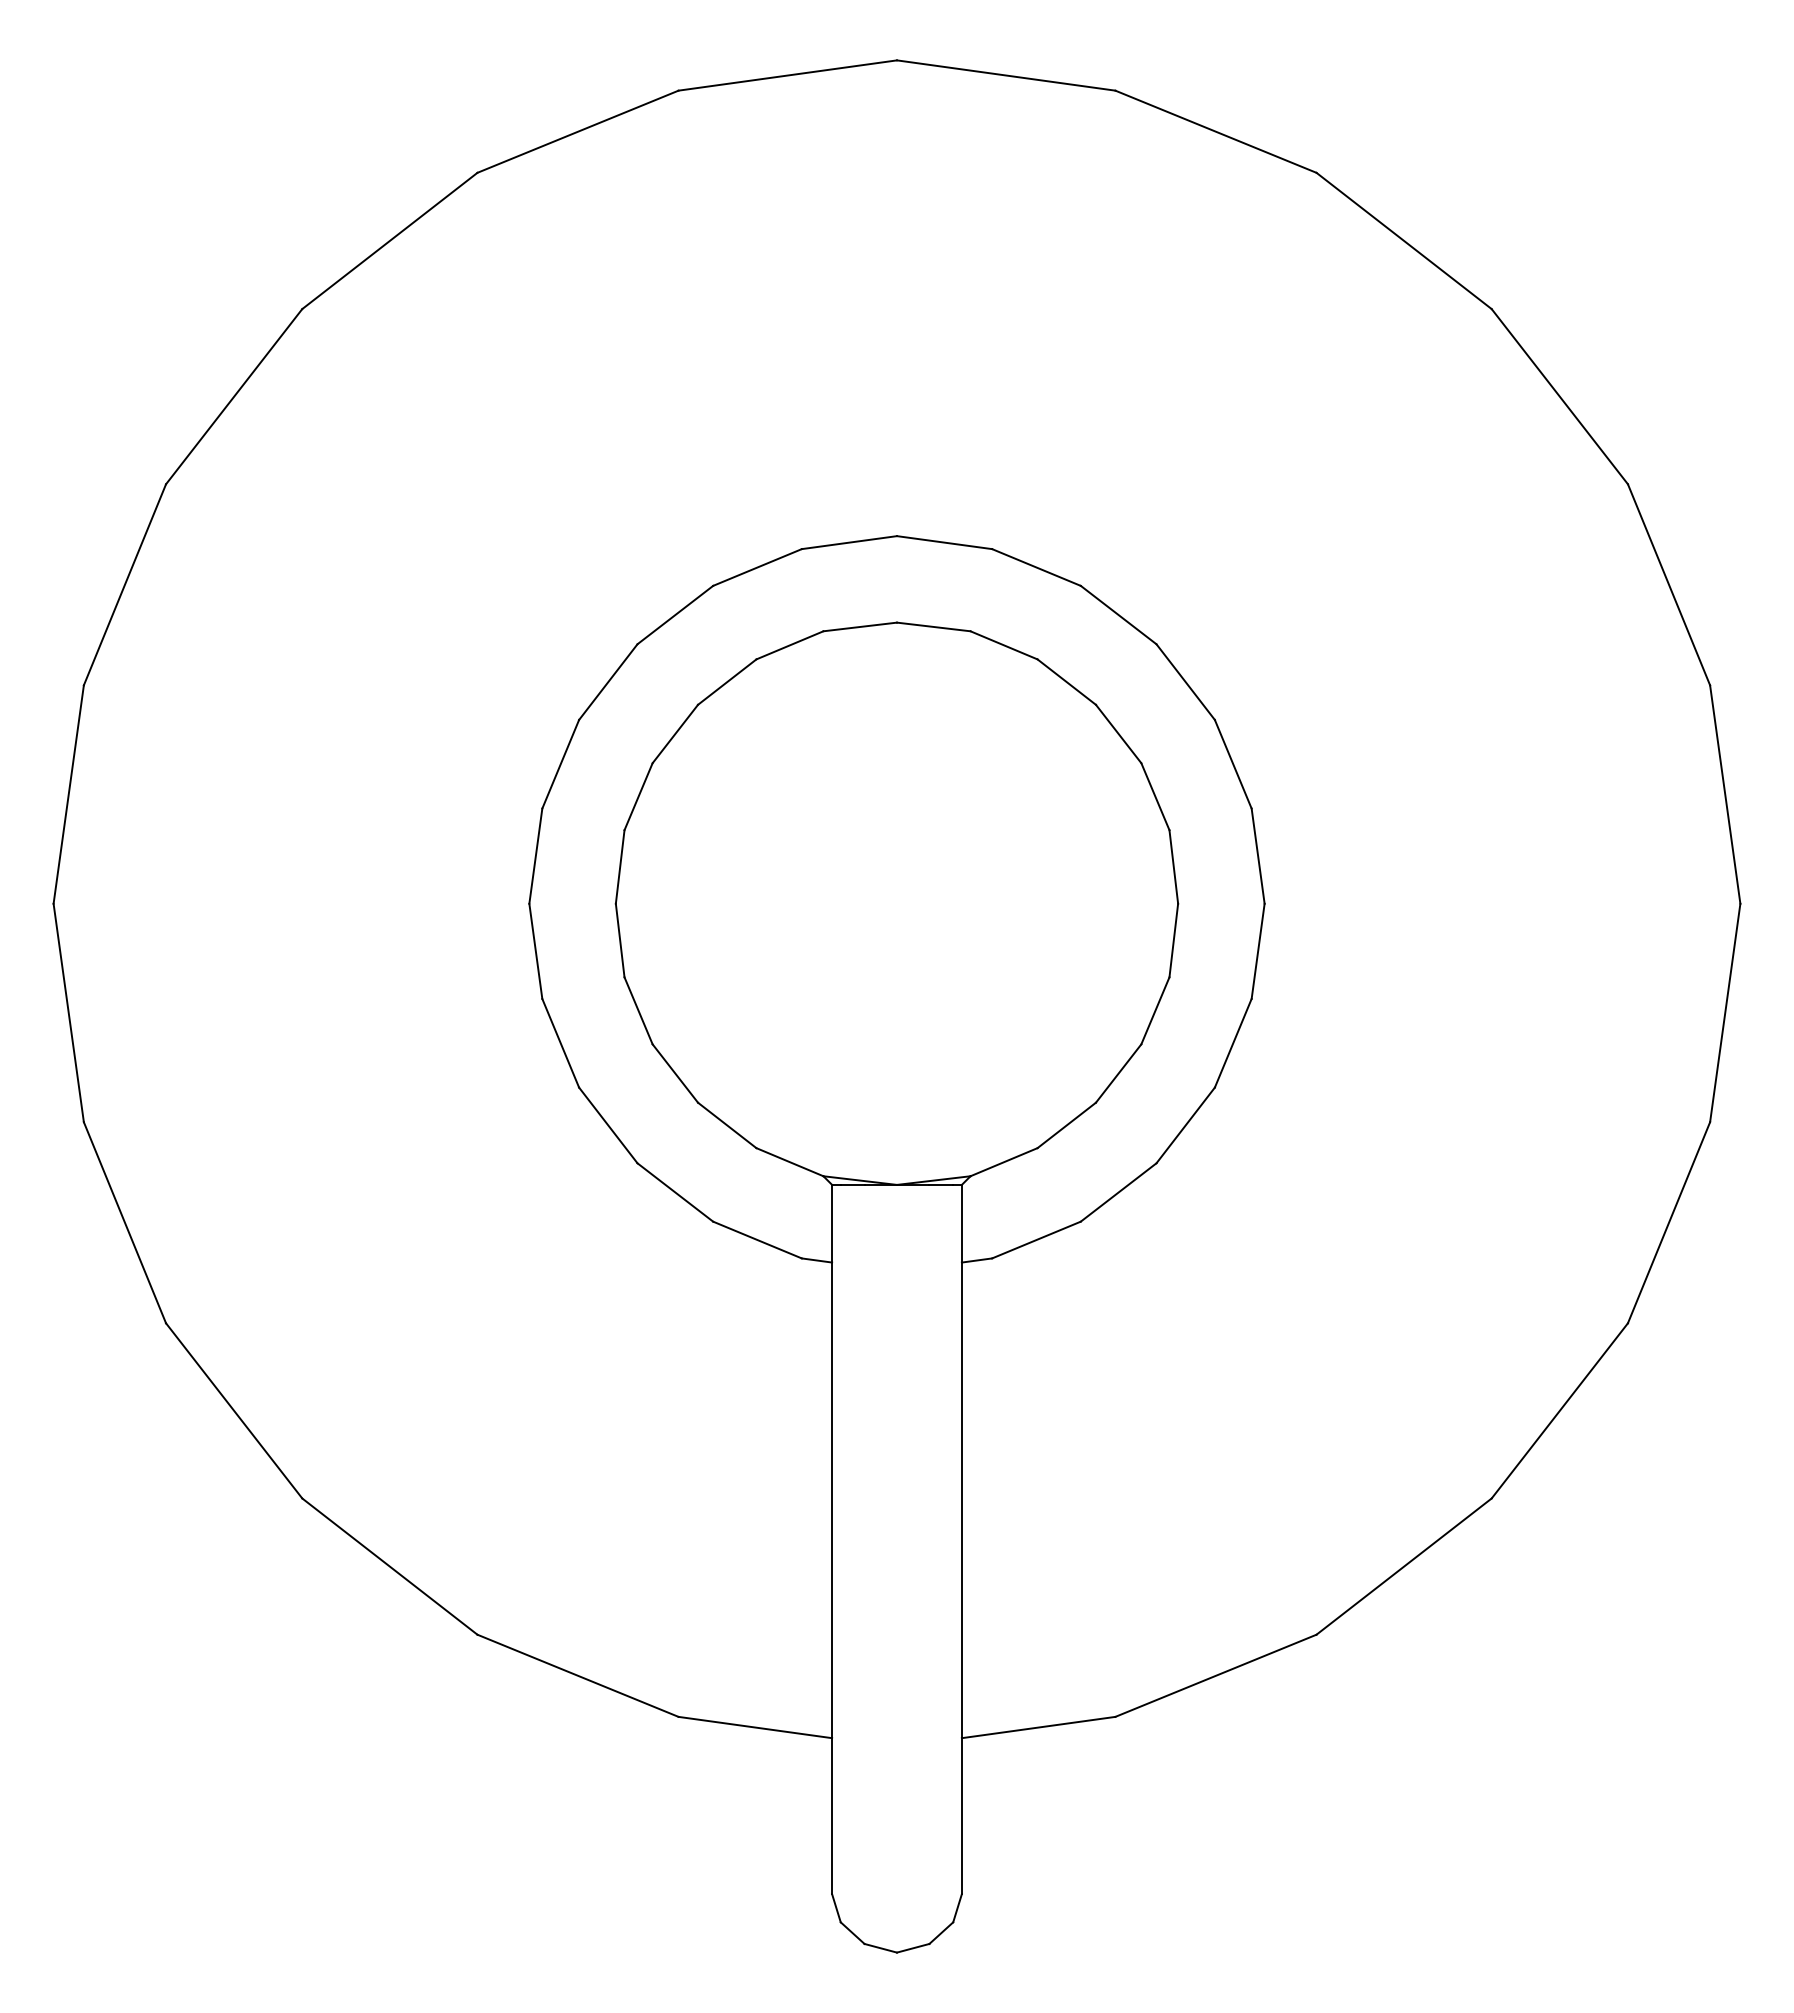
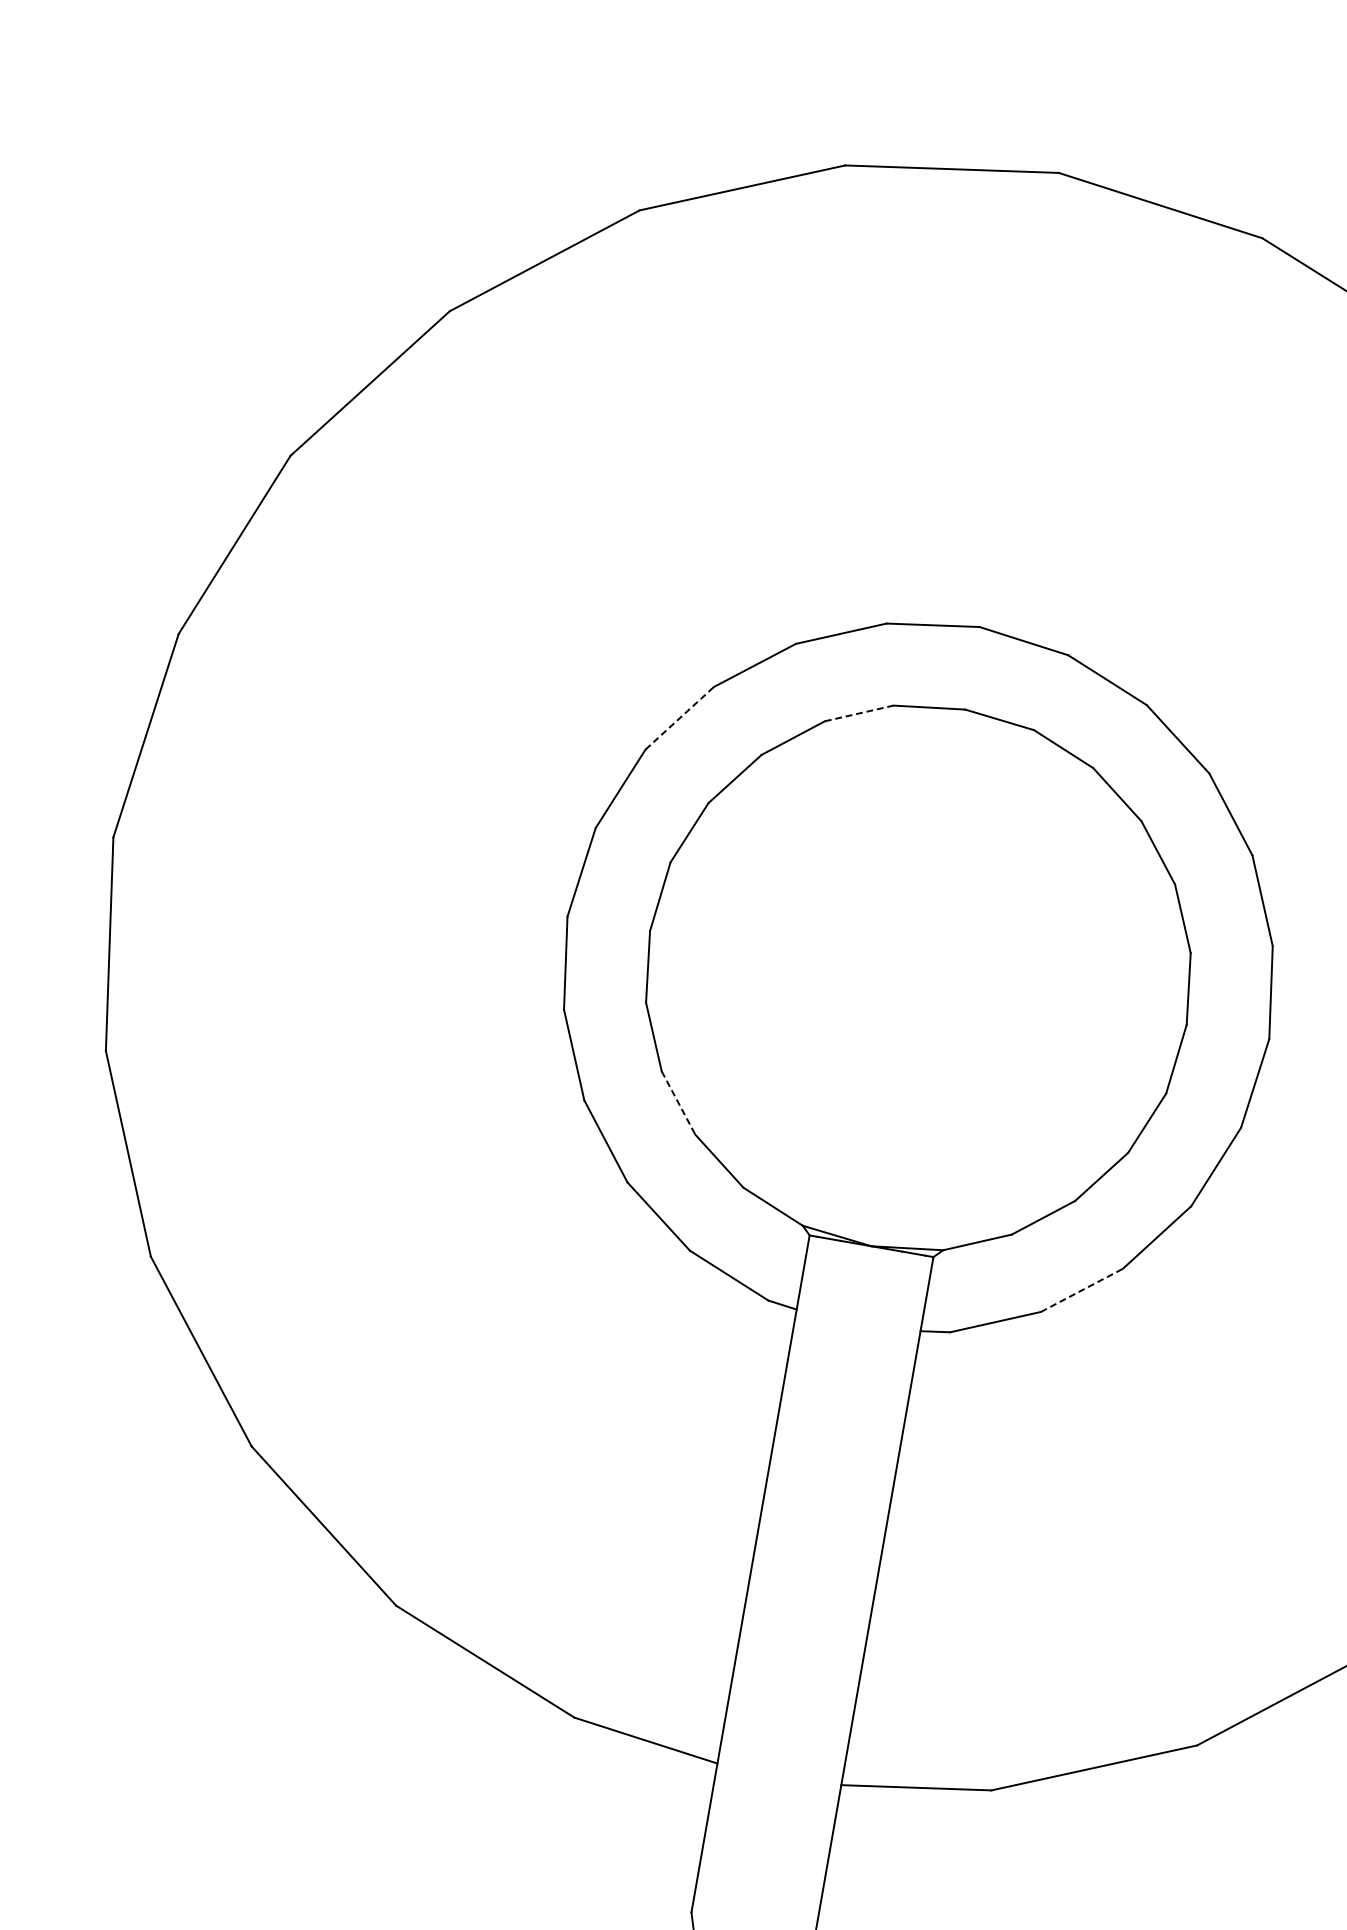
line: (790, 645) -> (859, 713), solid -> dashed
line: (608, 682) -> (679, 718), solid -> dashed
line: (675, 1073) -> (678, 1103), solid -> dashed
line: (1118, 1192) -> (1081, 1290), solid -> dashed

